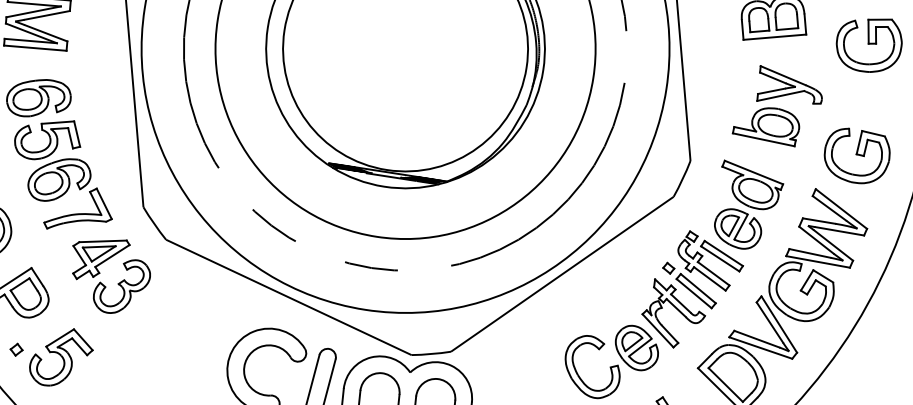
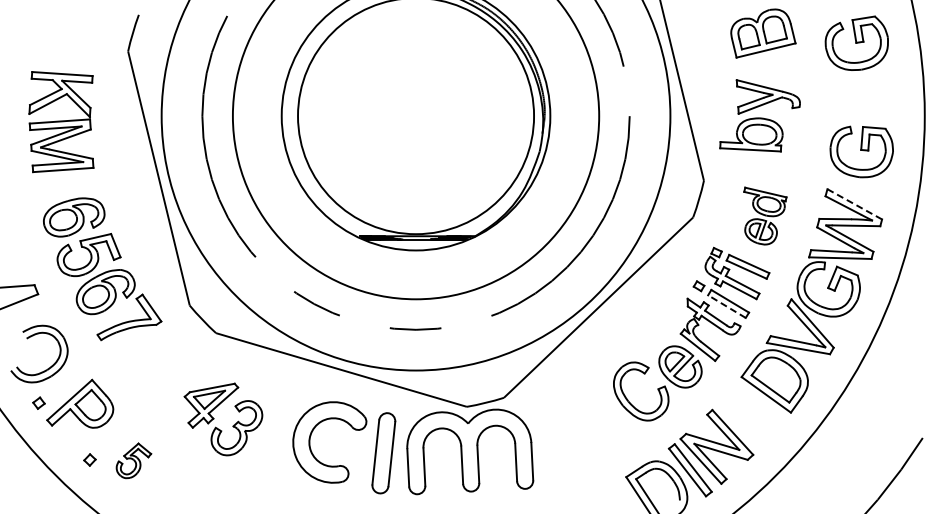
part: (778, 105) -> (759, 115), moved
part: (748, 206) -> (765, 215), size x0.7
line: (842, 209) -> (855, 204), solid -> dashed
part: (100, 274) -> (214, 419), moved
line: (693, 293) -> (726, 306), solid -> dashed
part: (61, 357) -> (133, 460), size x0.6

